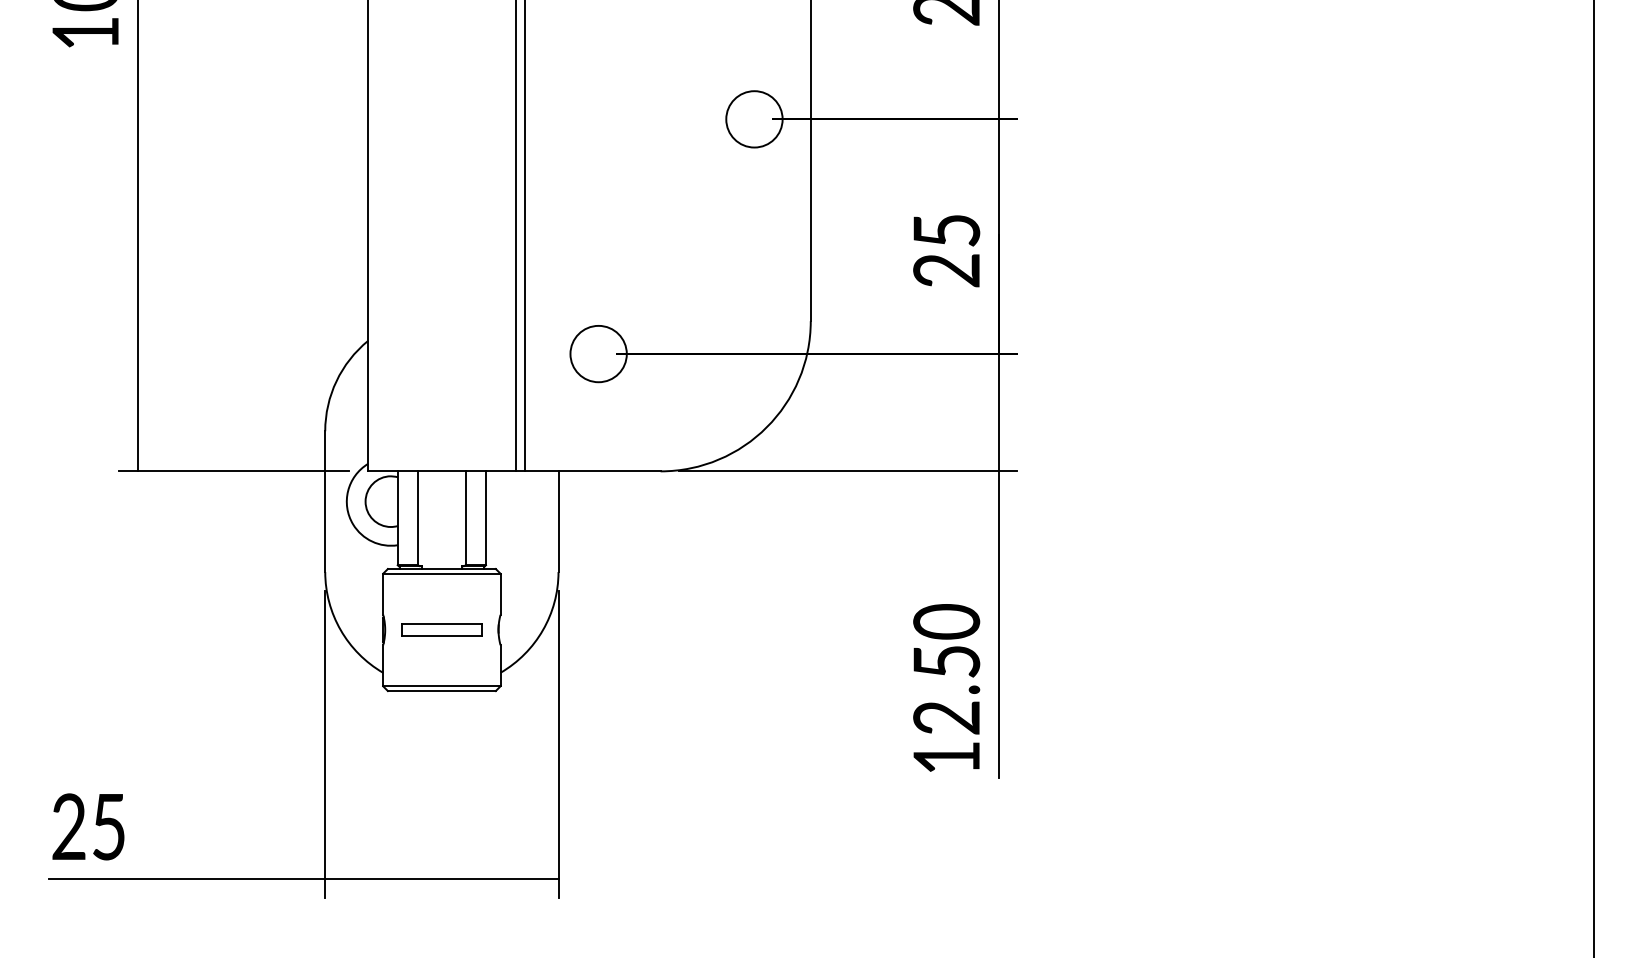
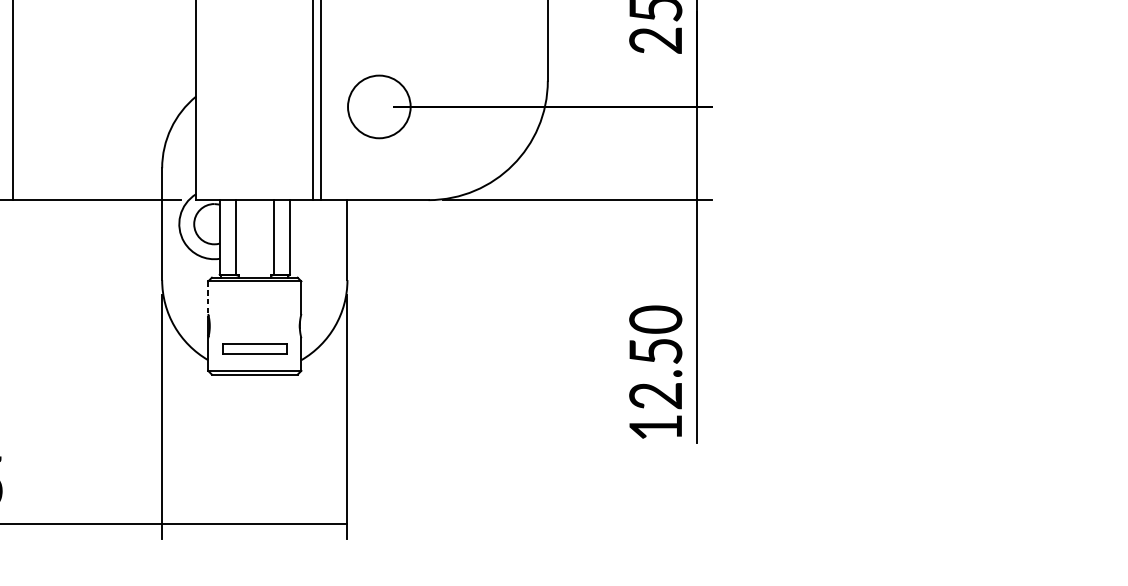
circle: (598, 353) -> (379, 106), size x1.4
line: (383, 594) -> (208, 297), solid -> dashed
part: (441, 629) -> (254, 348), moved

